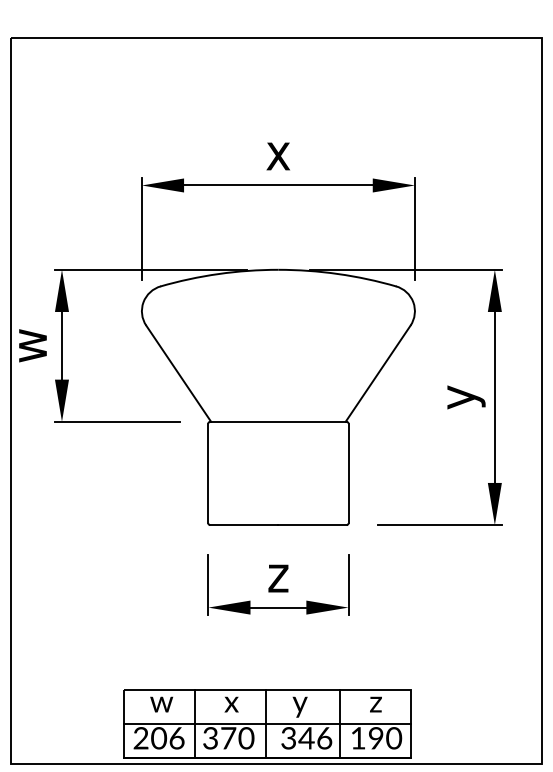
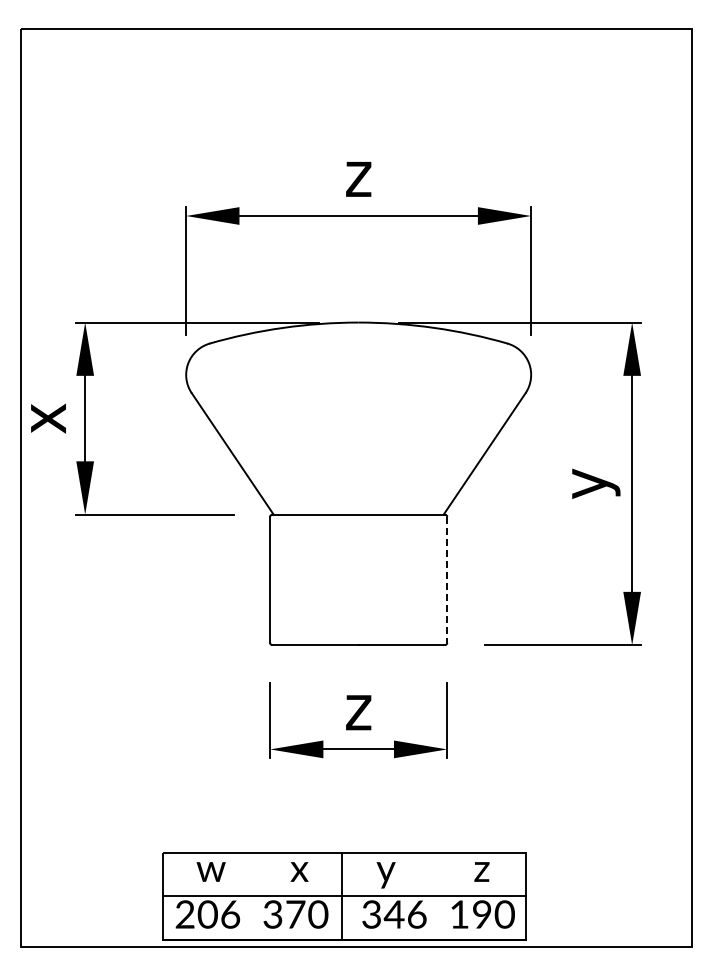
text: (278, 155) -> (358, 178), x -> z
text: (32, 345) -> (48, 418), w -> x
line: (348, 473) -> (447, 579), solid -> dashed
line: (194, 724) -> (252, 896), removed
line: (340, 724) -> (436, 896), removed

